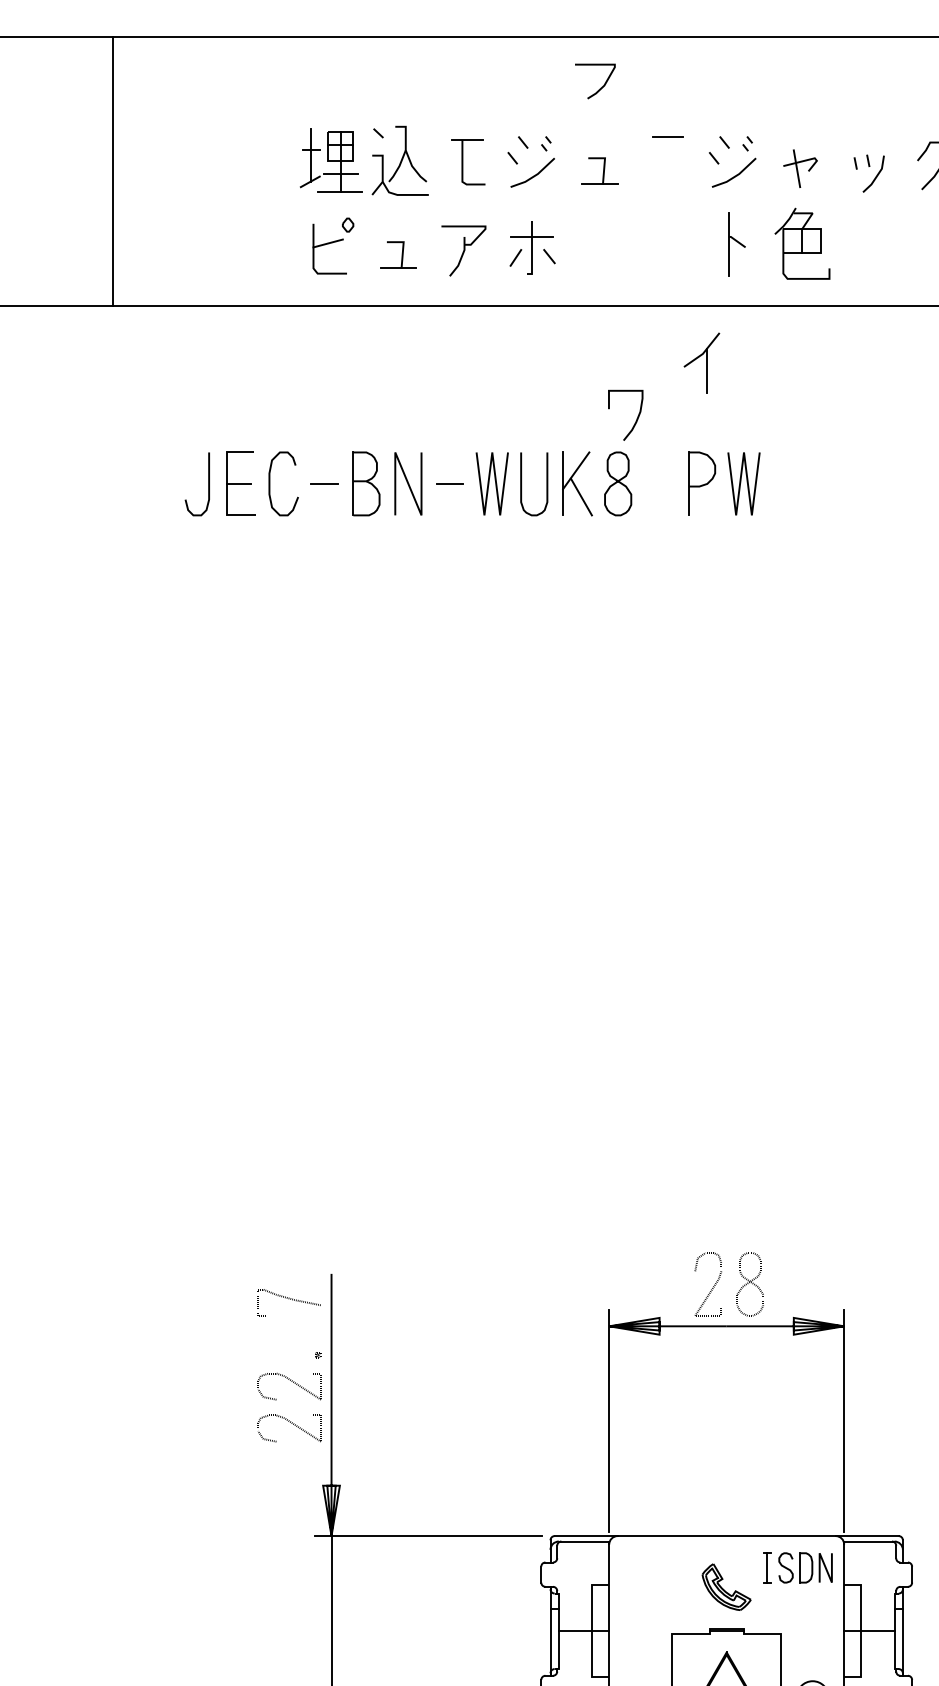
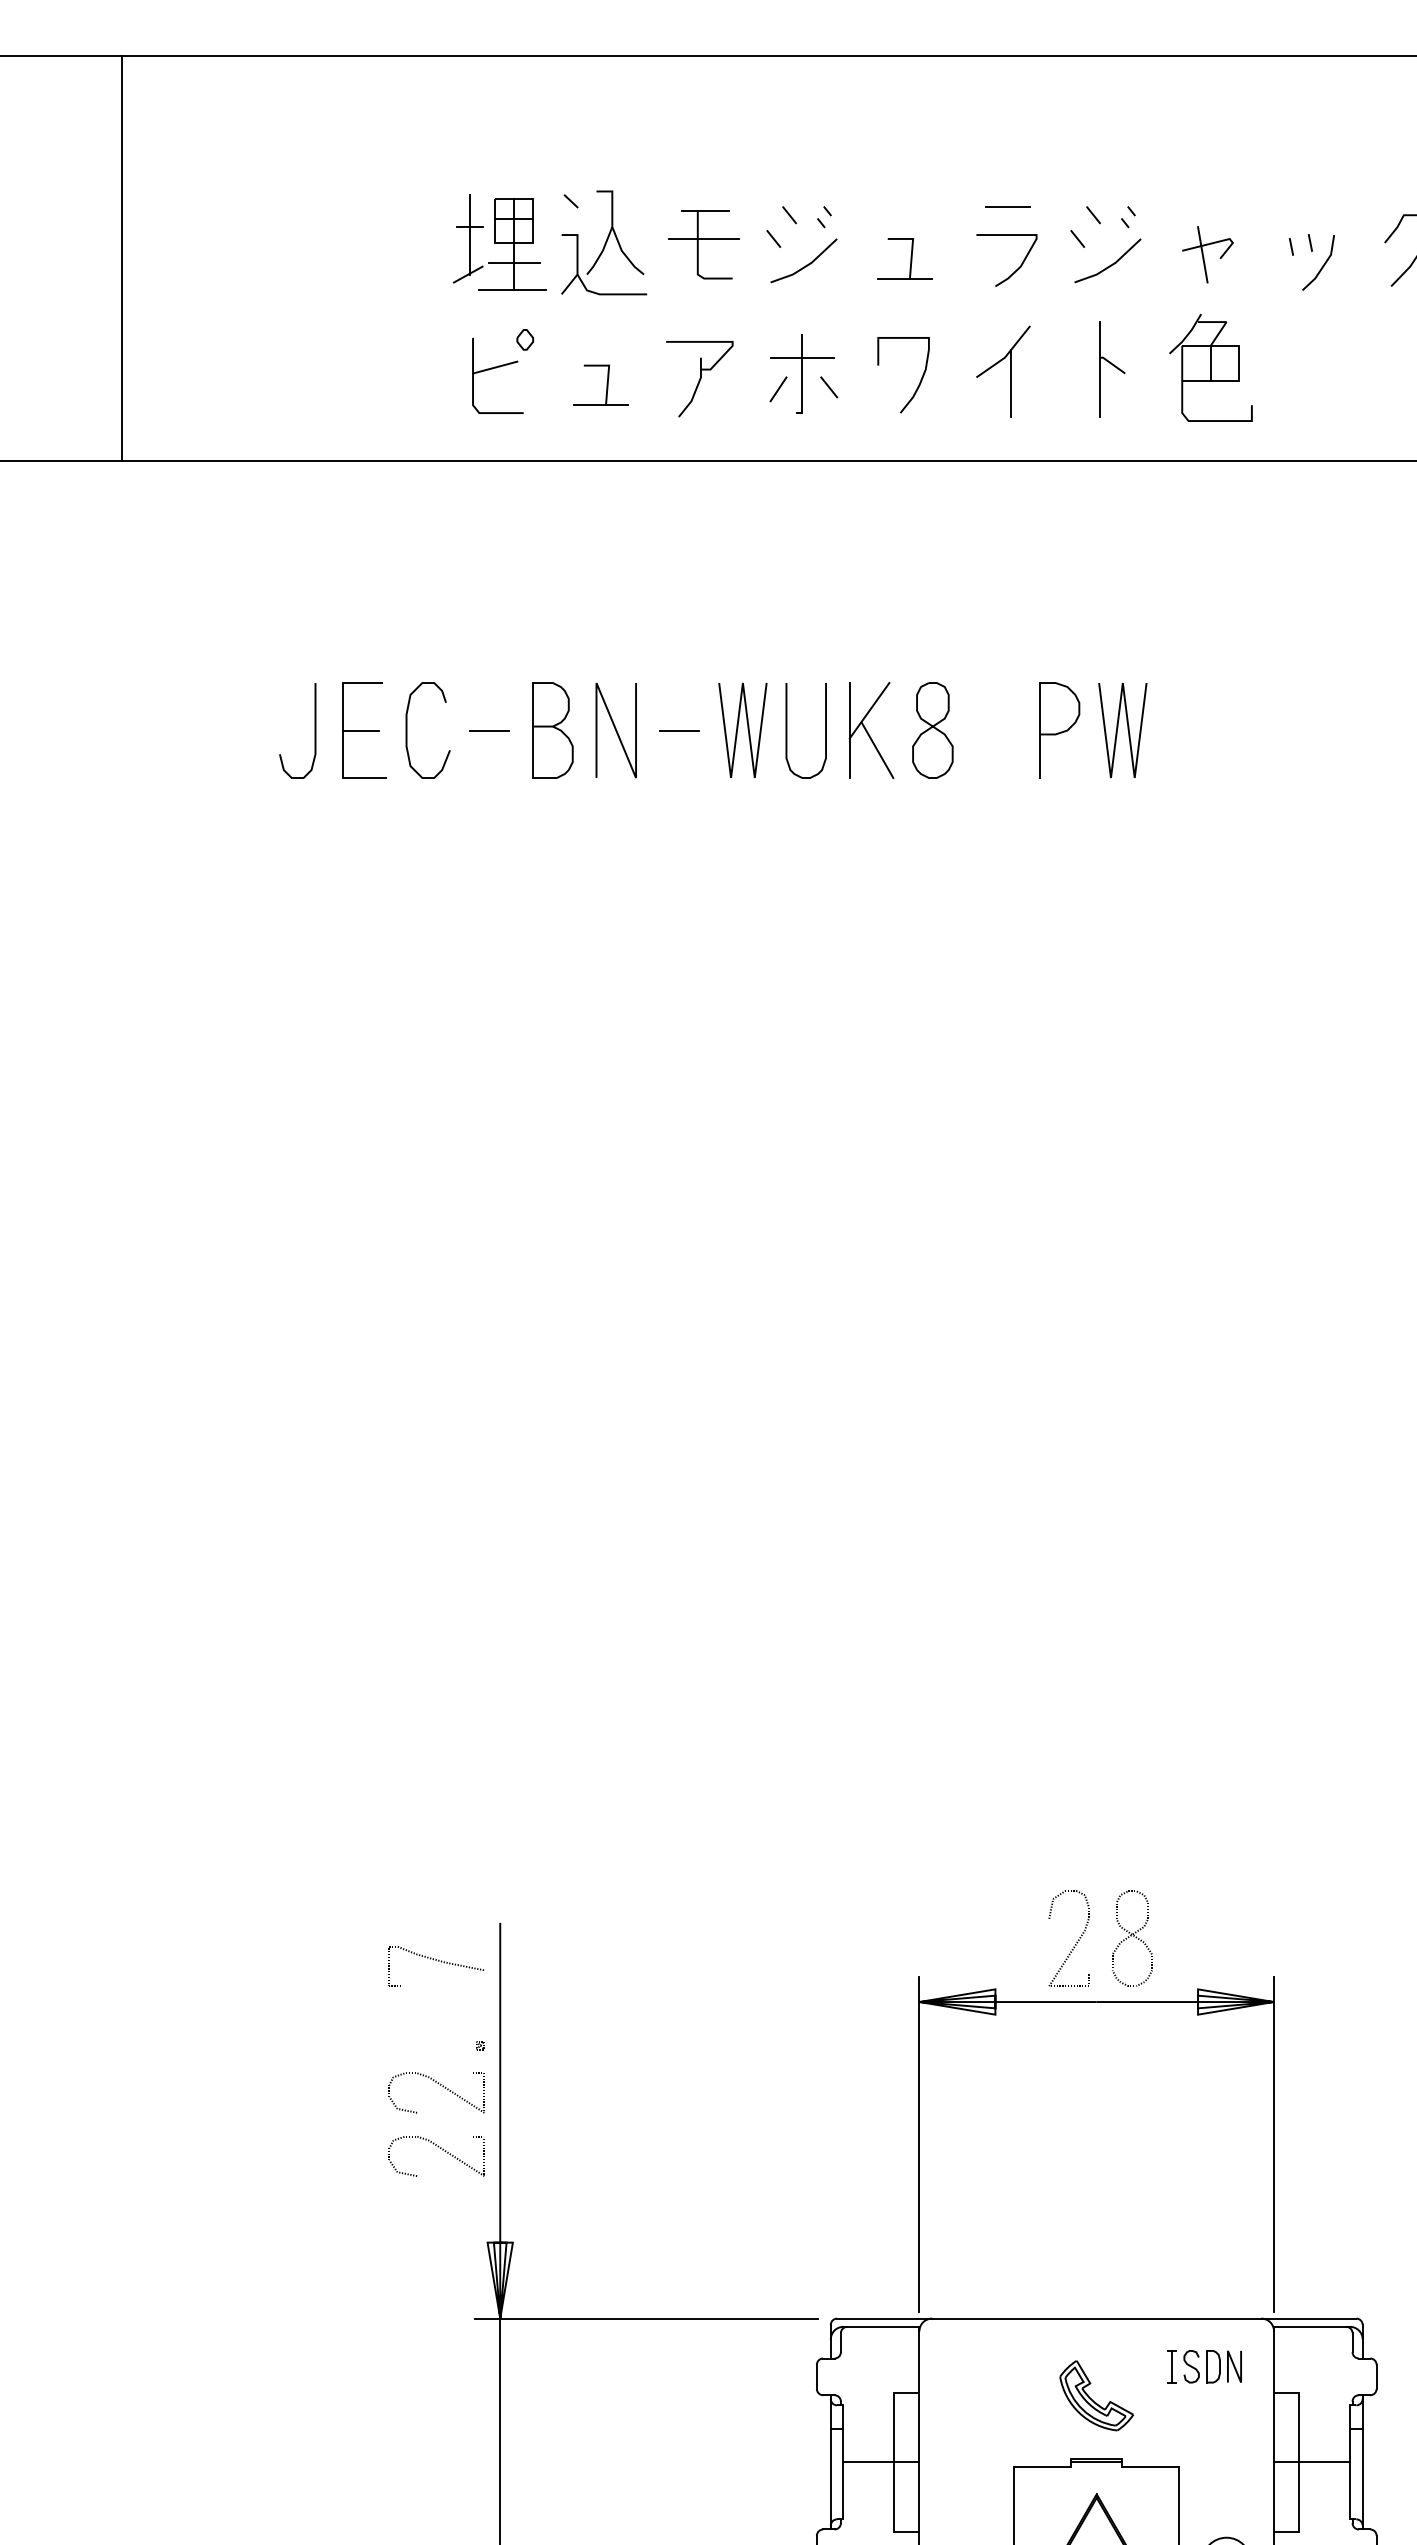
curve: (600, 87) -> (1014, 269), moved
line: (466, 158) -> (703, 239), added
line: (112, 171) -> (121, 258), moved
part: (701, 362) -> (1002, 370), moved
curve: (636, 418) -> (919, 379), moved
part: (798, 1567) -> (1205, 2366), size x0.71

